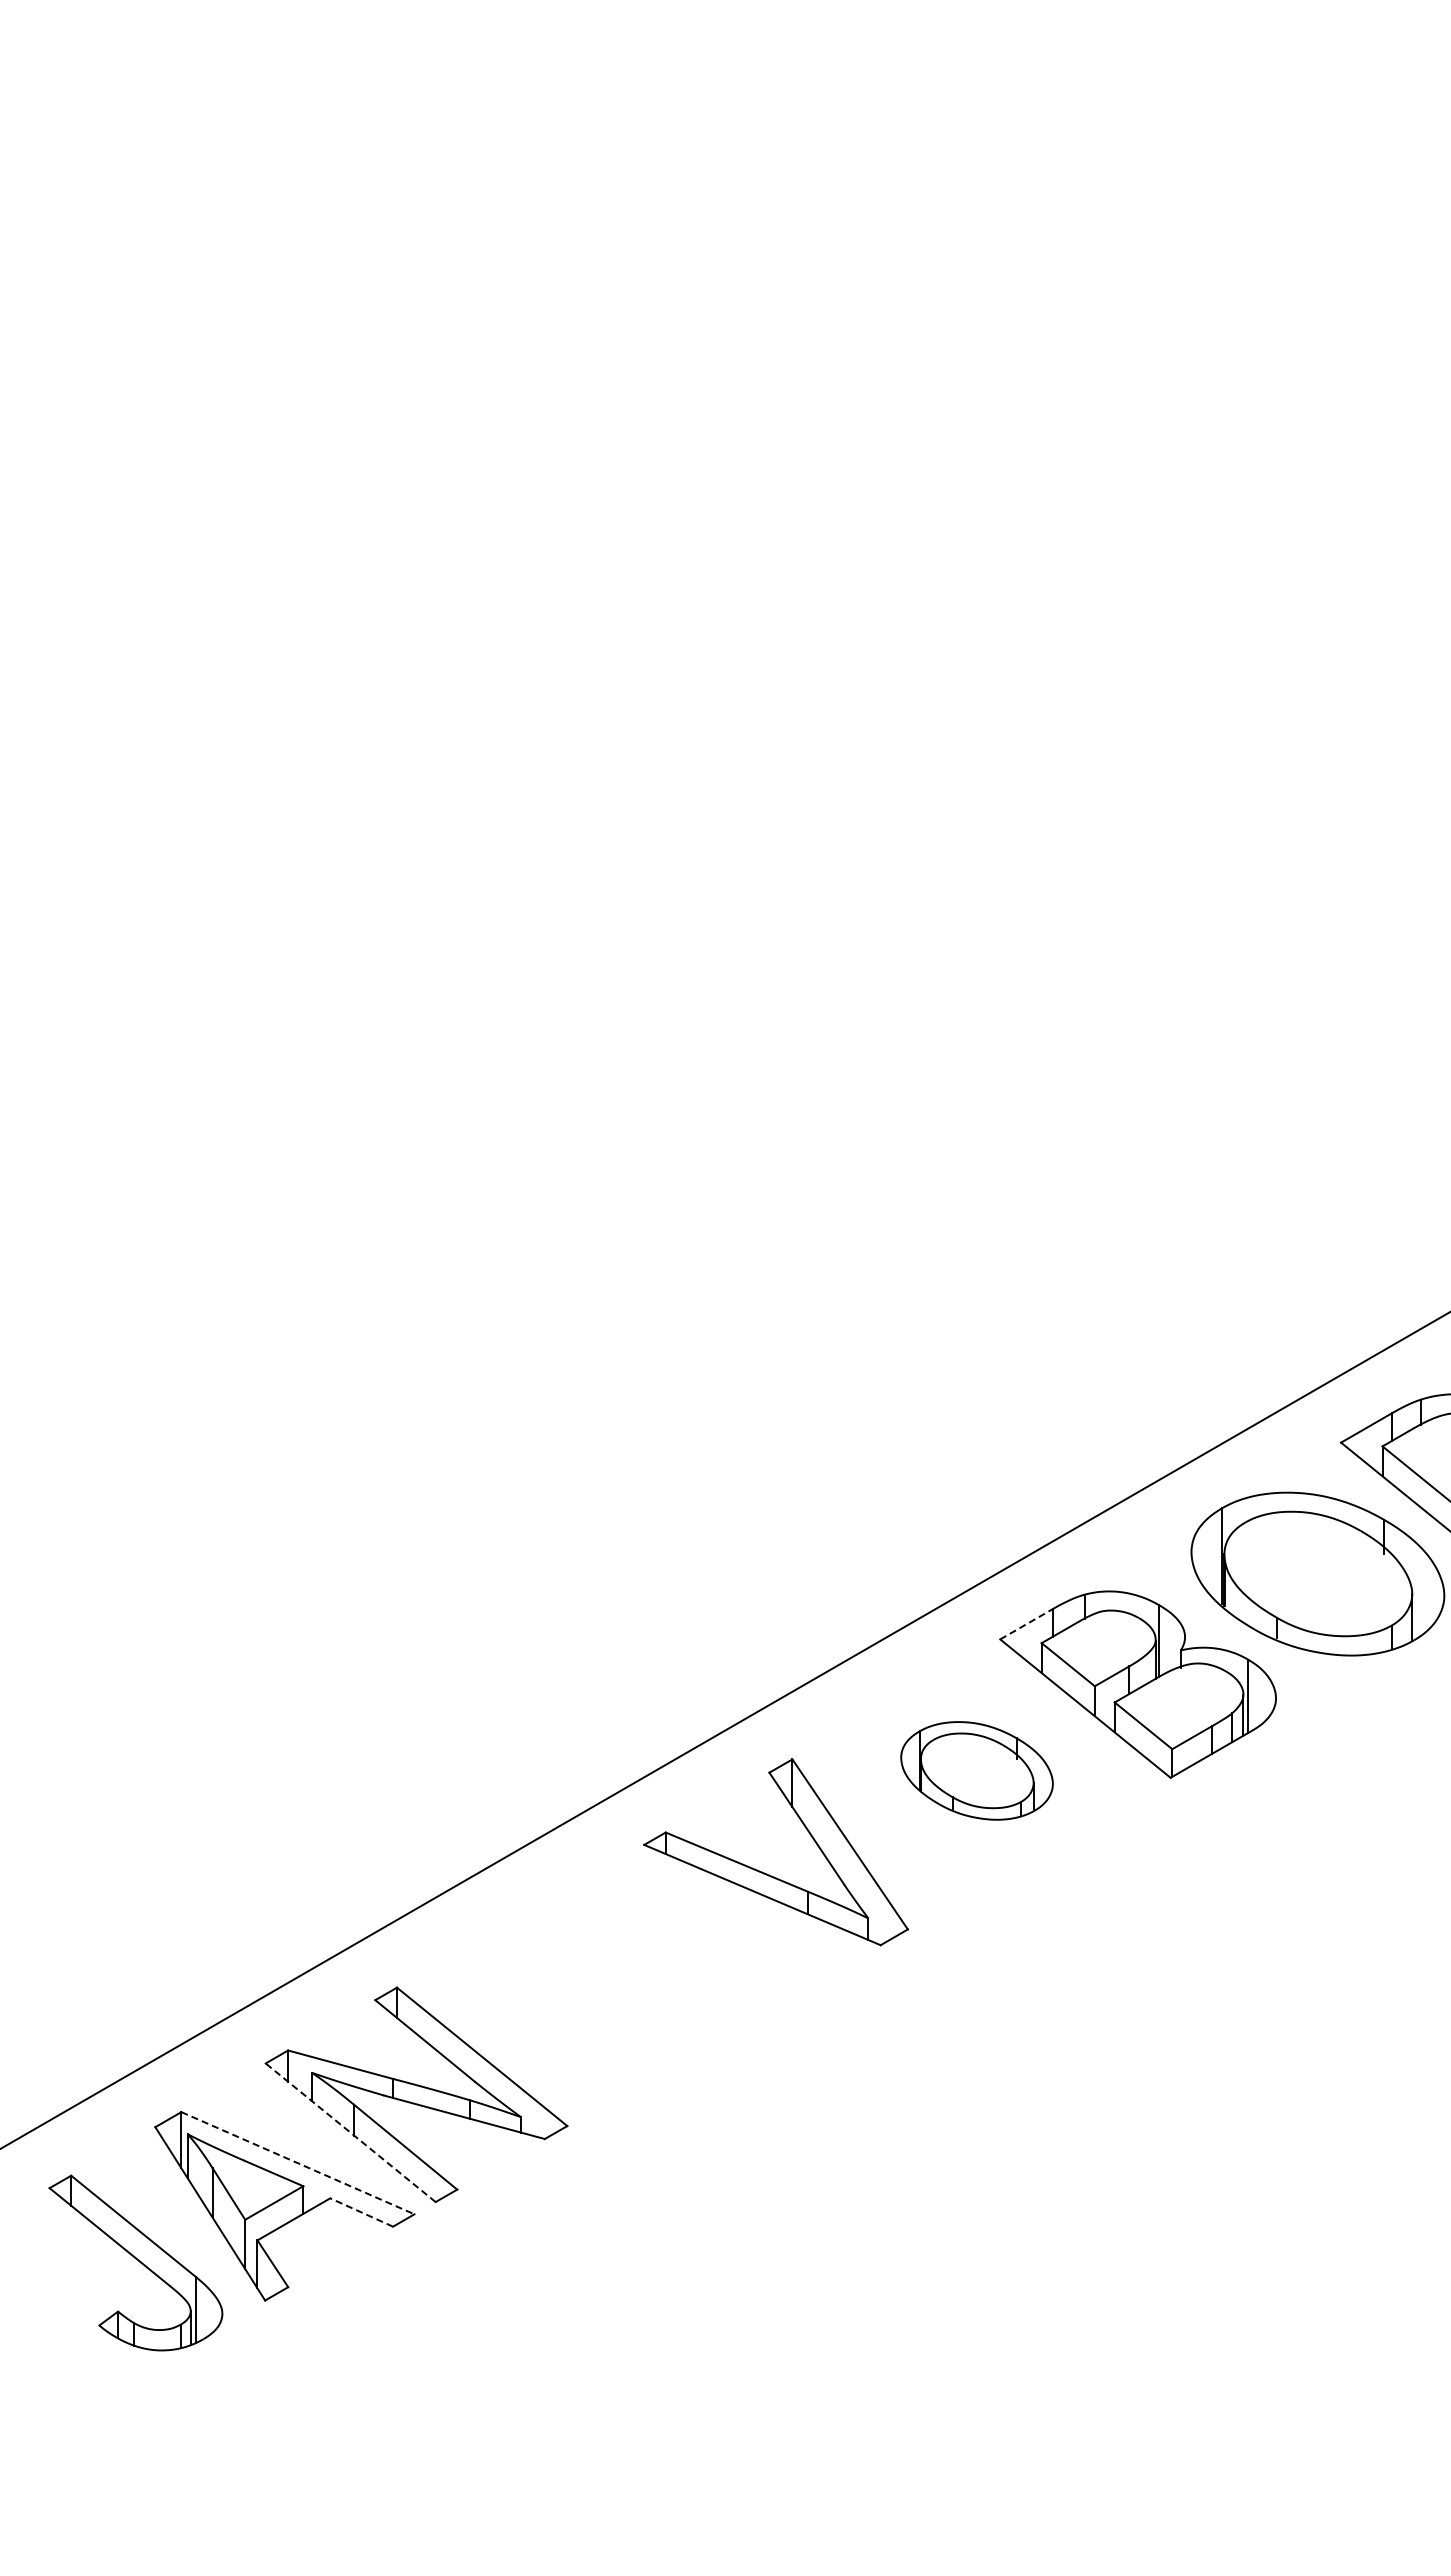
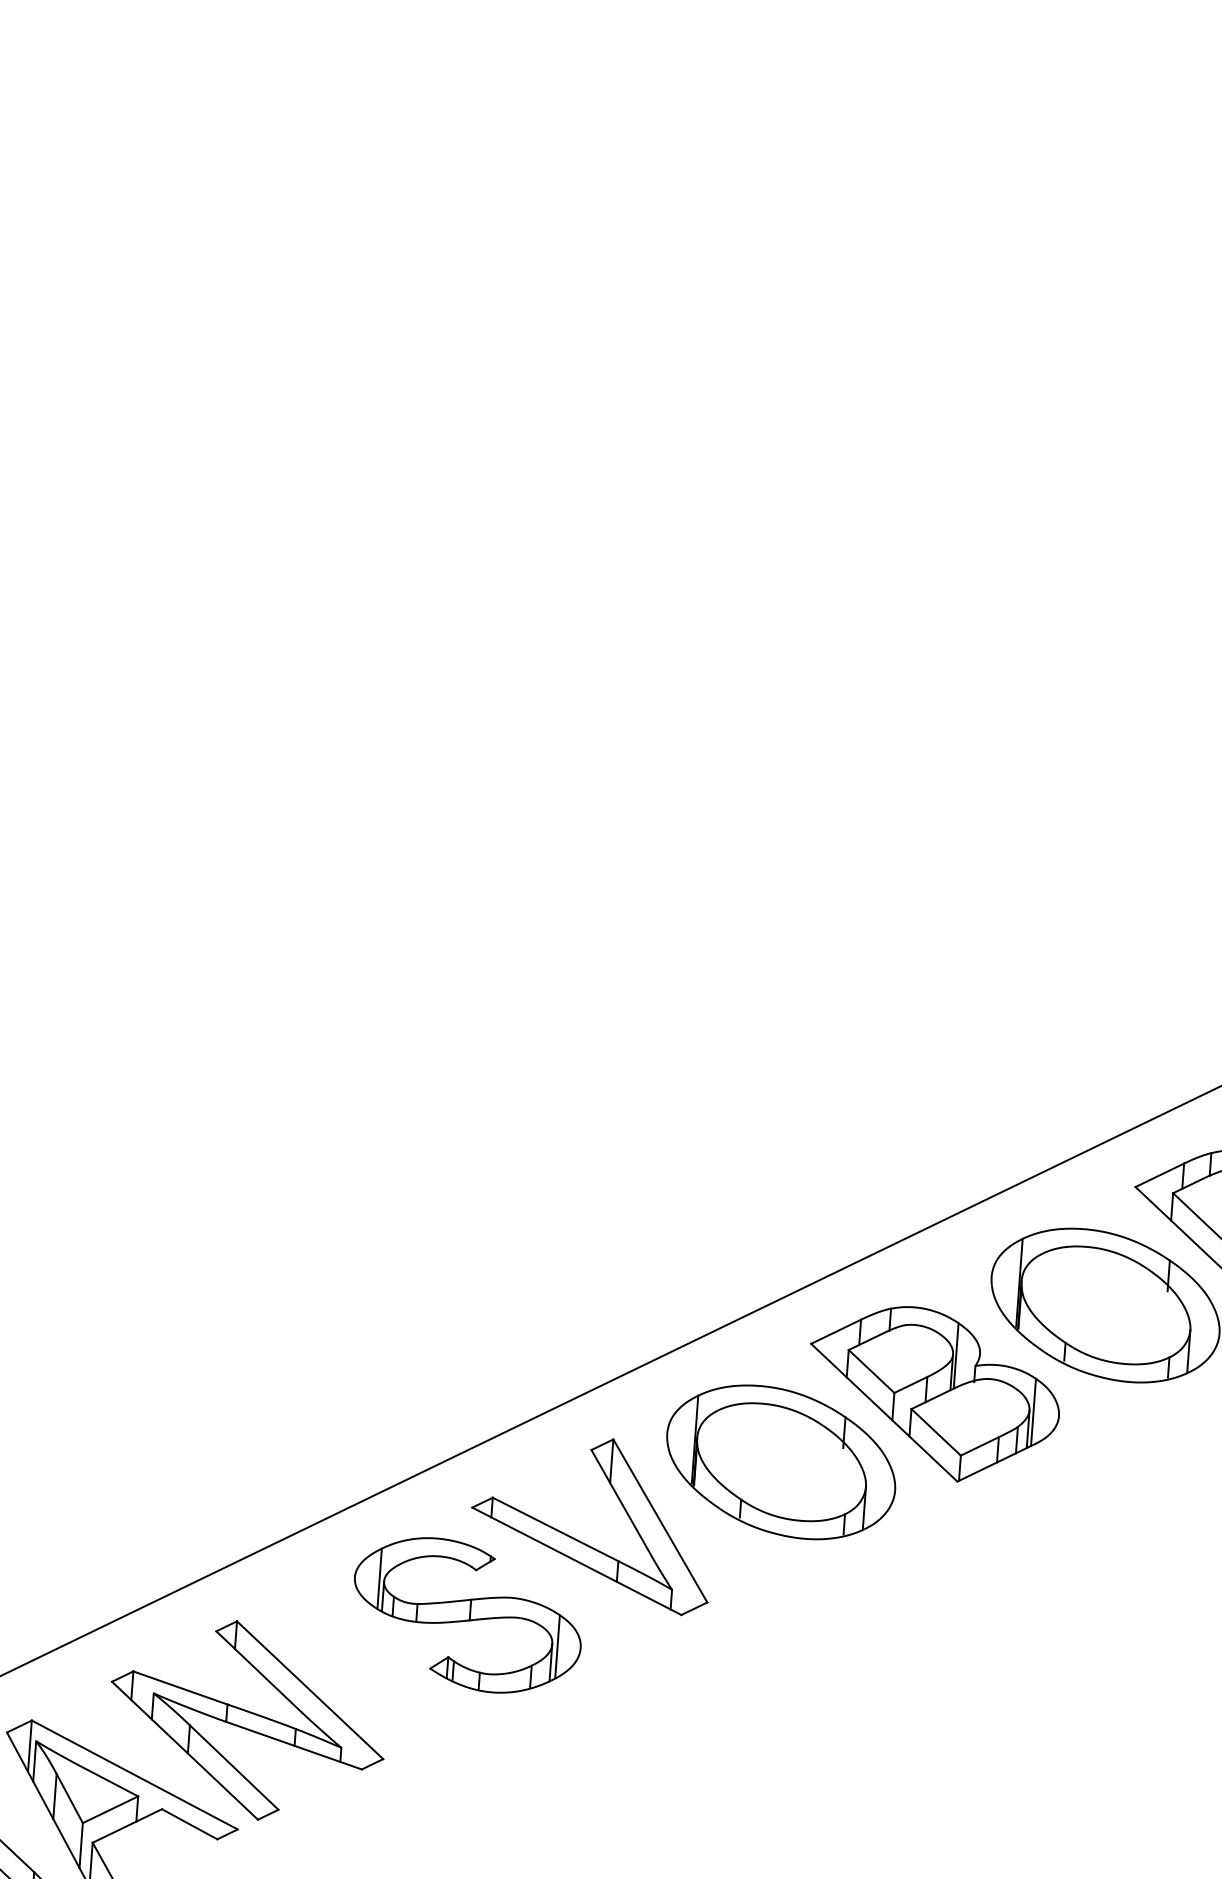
line: (1026, 1624) -> (836, 1331), dashed -> solid
part: (976, 1770) -> (780, 1461), size x1.67
part: (647, 1962) -> (467, 1615), added
line: (350, 2132) -> (184, 1750), dashed -> solid
line: (298, 2163) -> (135, 1775), dashed -> solid
line: (361, 2212) -> (189, 1824), dashed -> solid

